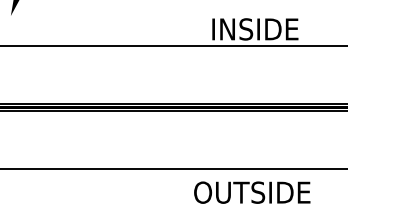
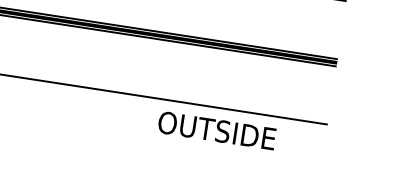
text: (252, 192) -> (217, 130), moved

